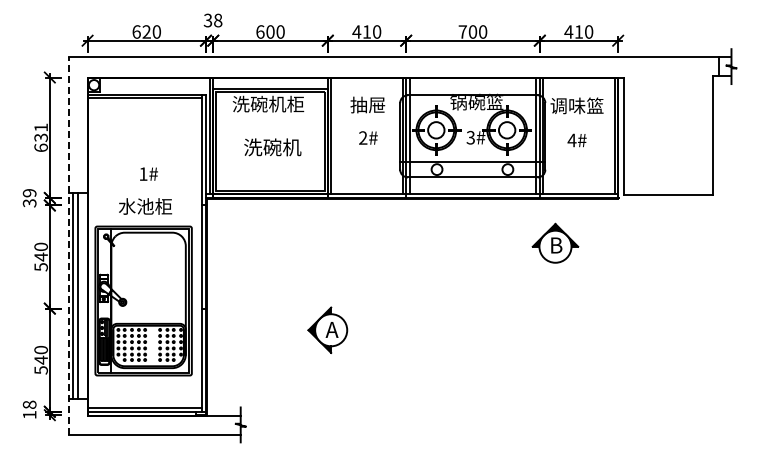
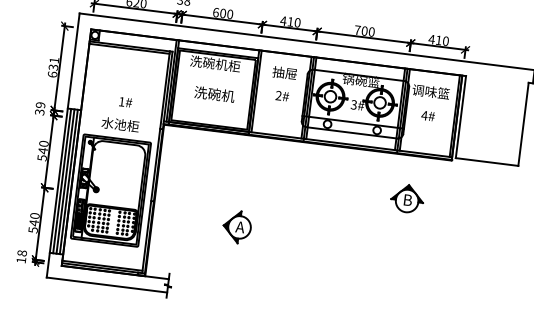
part: (555, 242) -> (407, 198), moved
line: (68, 245) -> (63, 145), dashed -> solid
line: (82, 296) -> (68, 182), added

